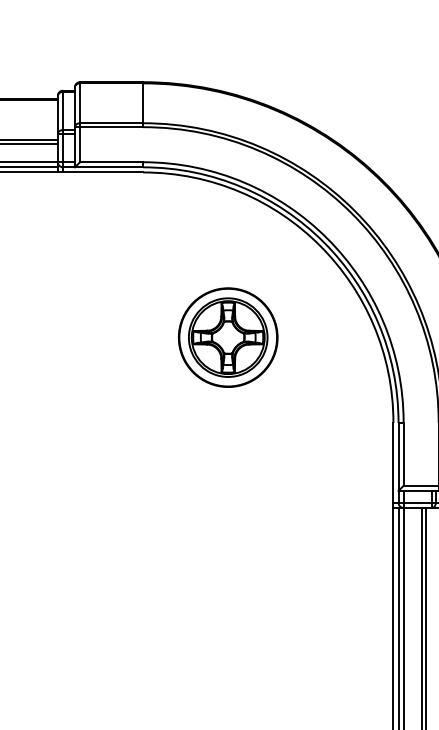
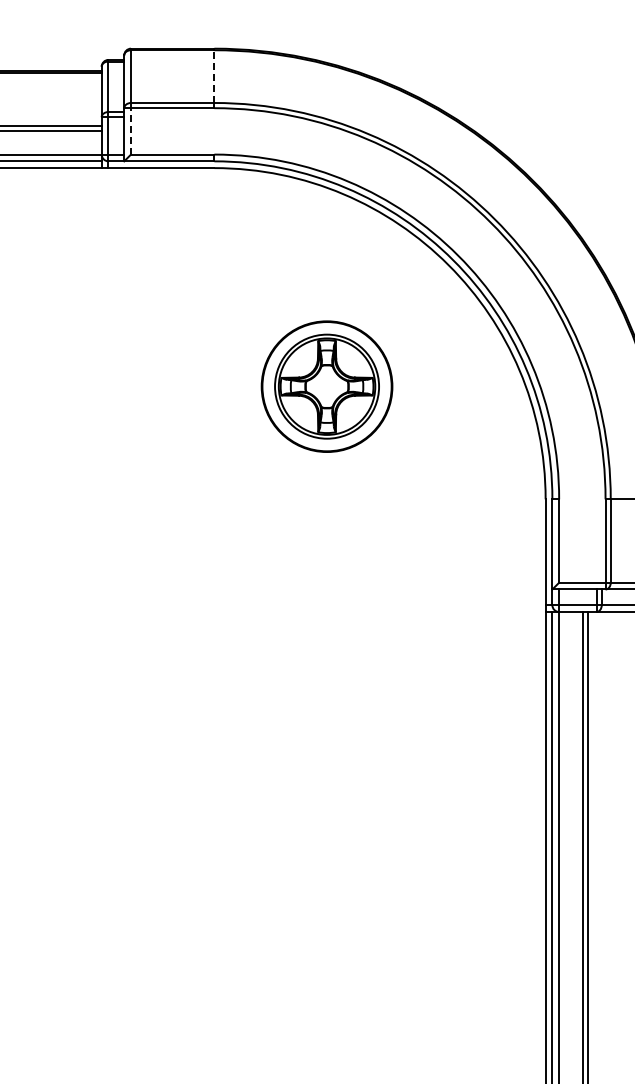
line: (143, 103) -> (214, 76), solid -> dashed
line: (80, 144) -> (131, 130), solid -> dashed

